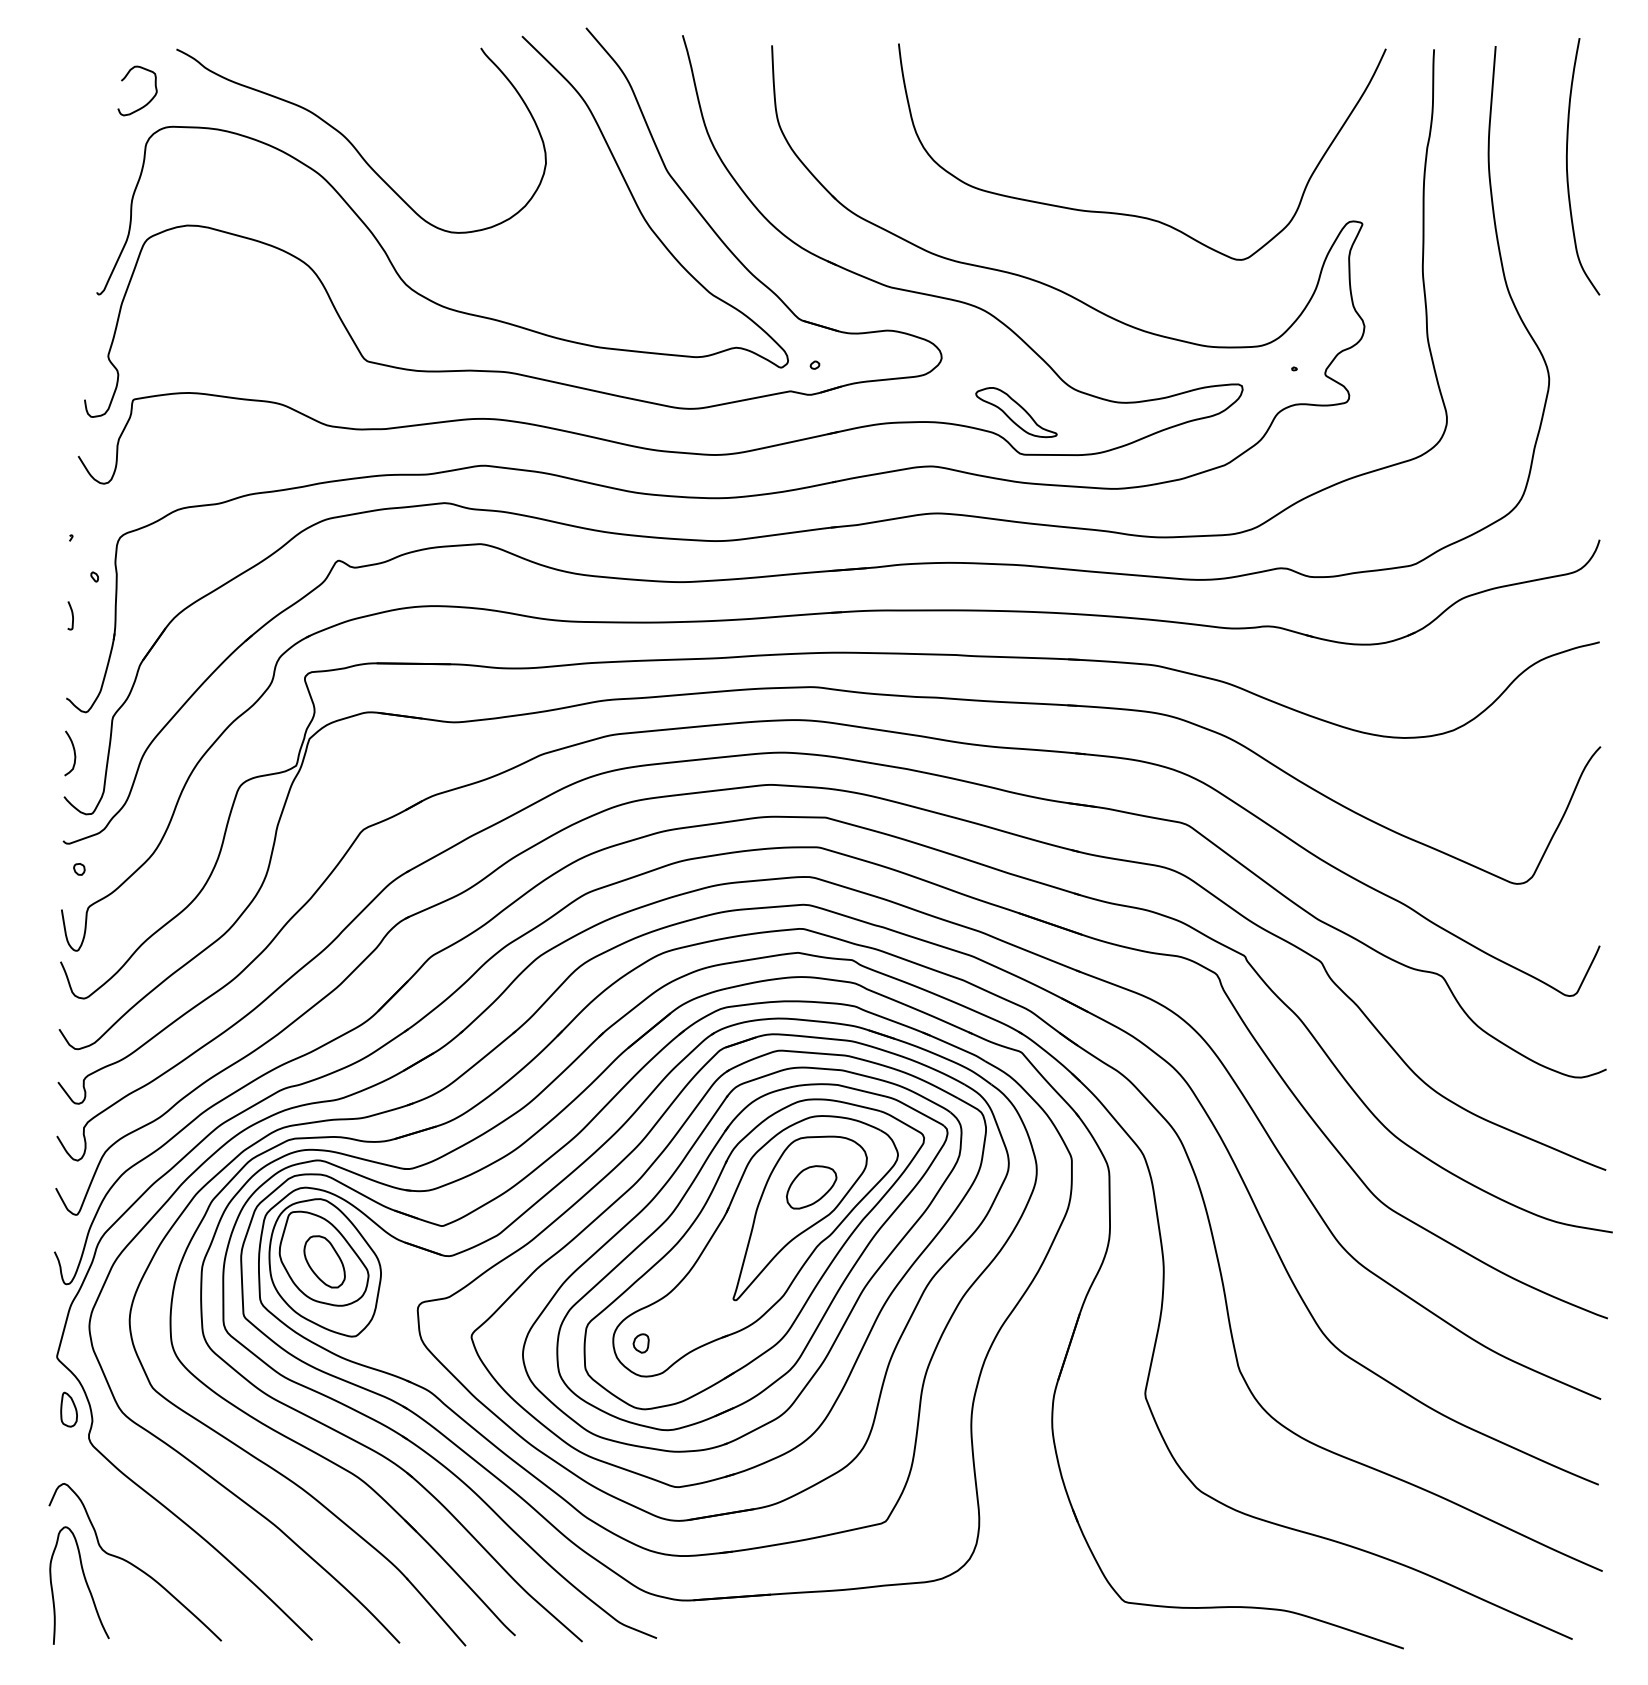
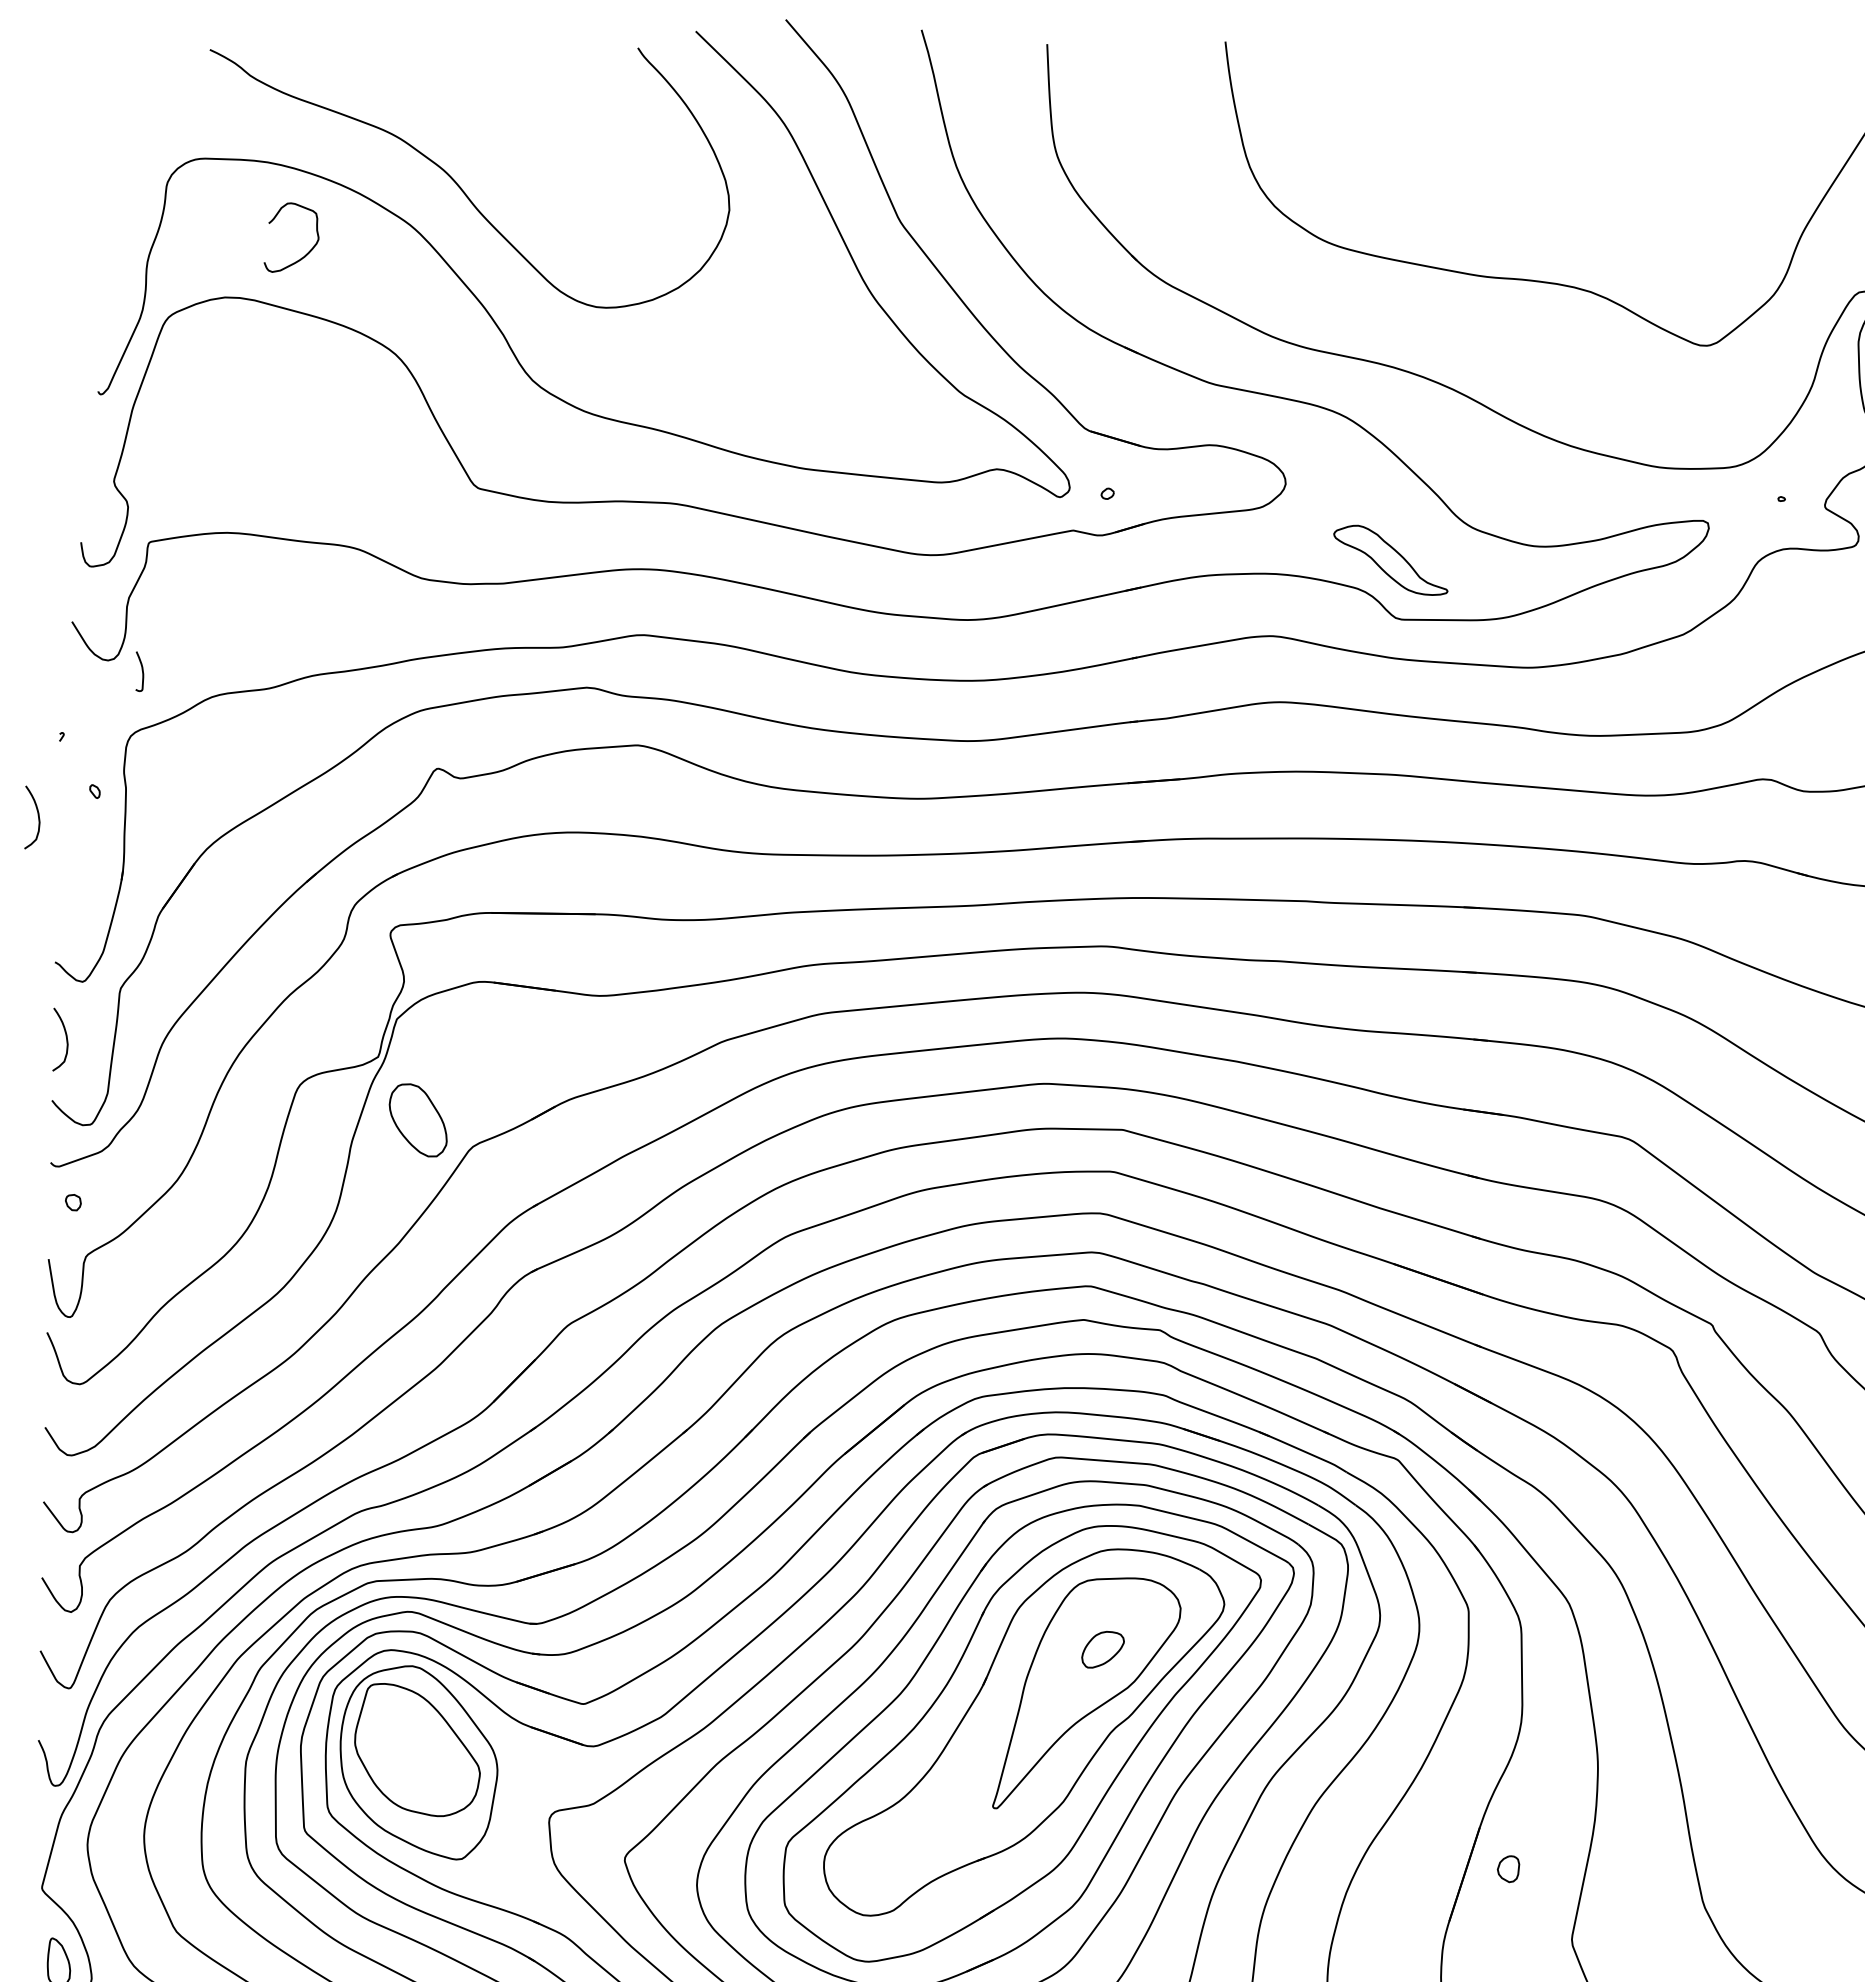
curve: (148, 101) -> (306, 252), moved
curve: (53, 594) -> (36, 816), added
curve: (71, 615) -> (141, 671), moved
part: (811, 1187) -> (1102, 1649), size x0.6
part: (324, 1261) -> (417, 1119), moved
part: (640, 1343) -> (1507, 1869), moved

